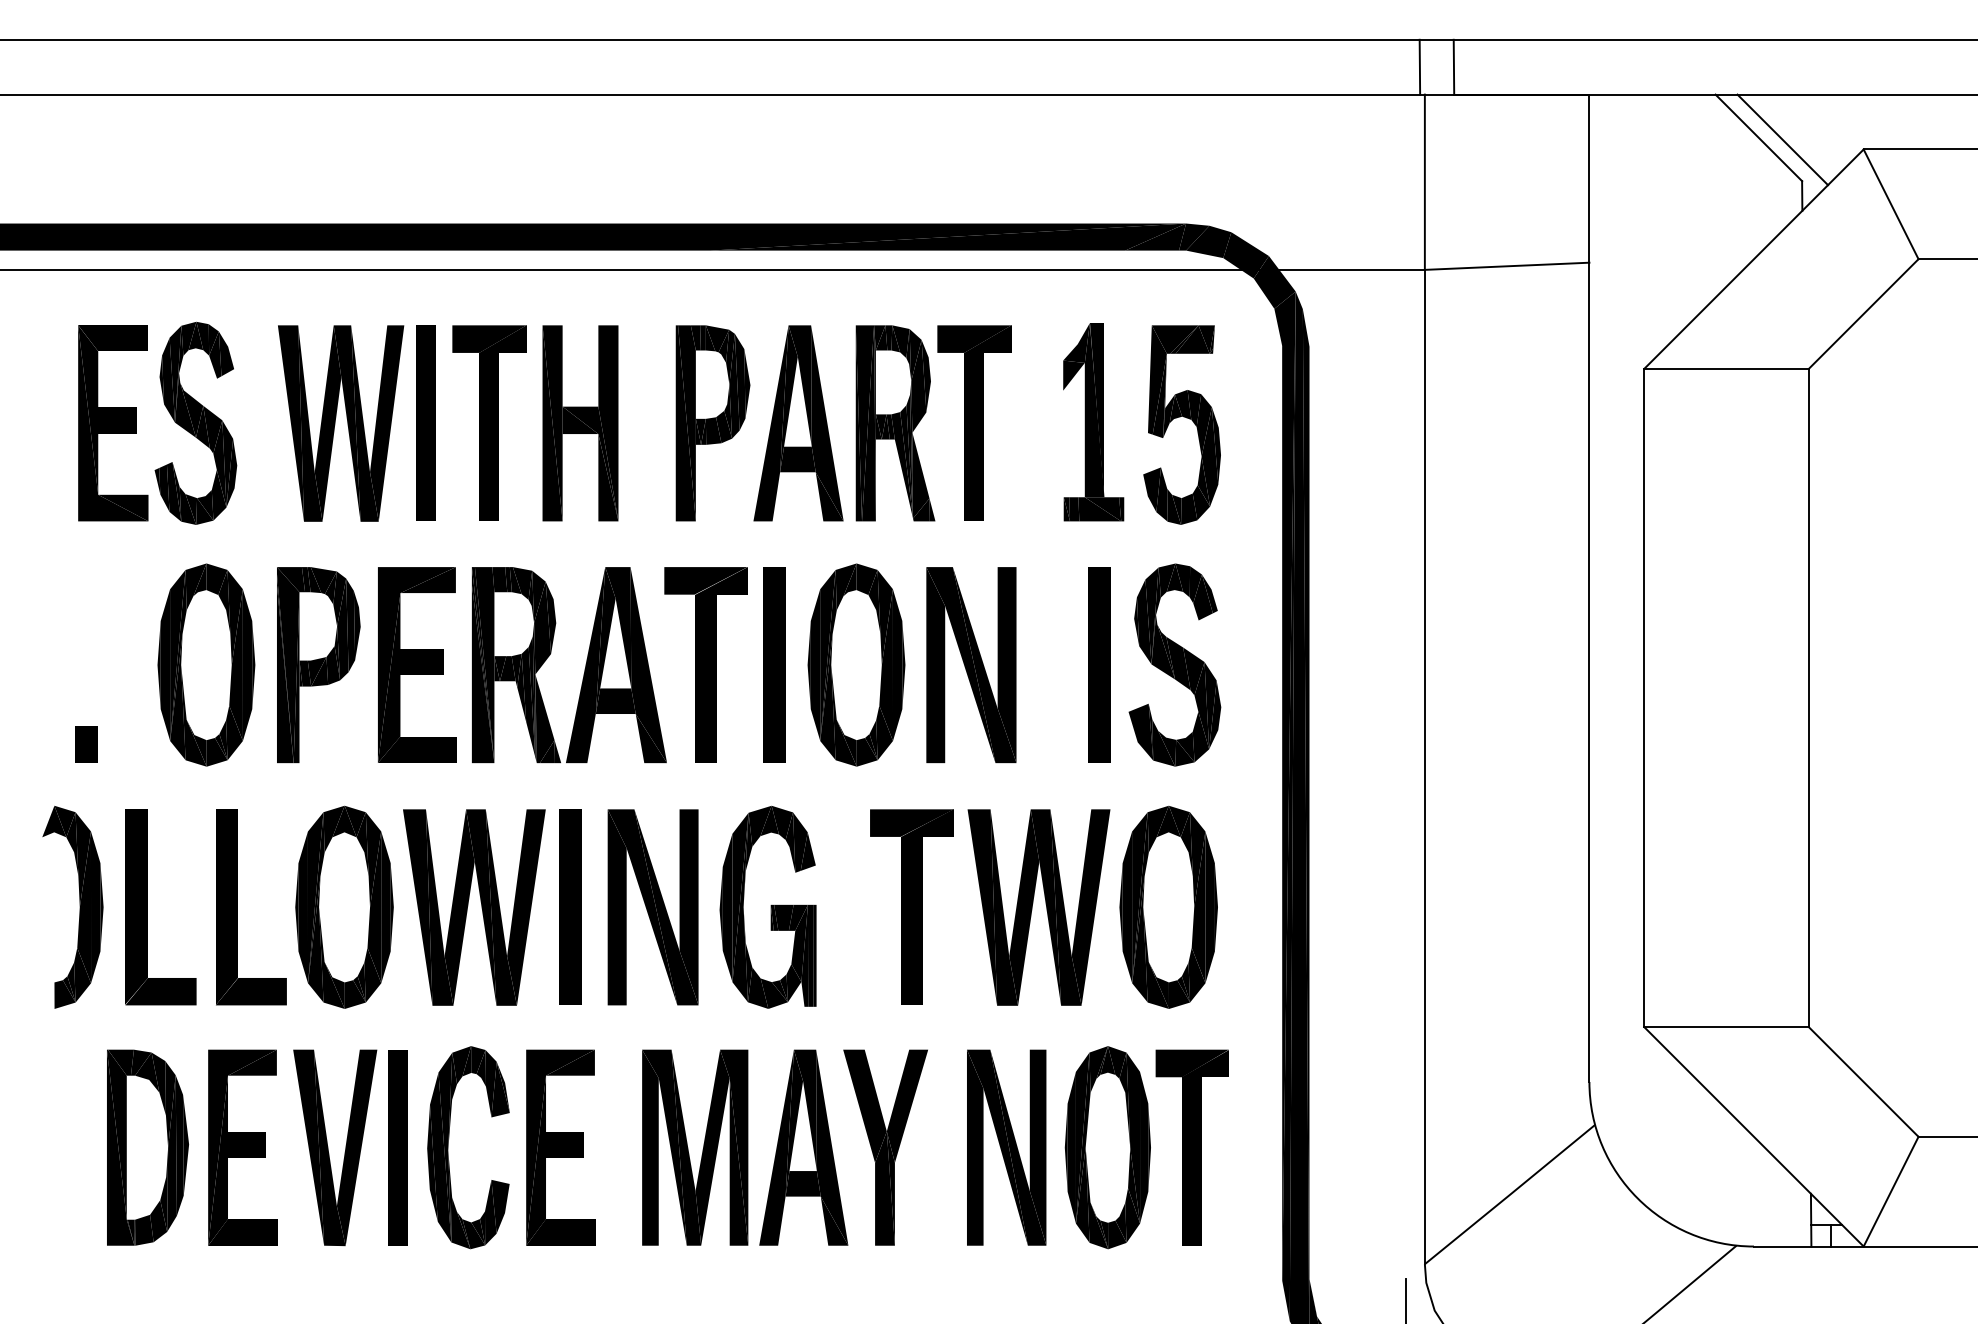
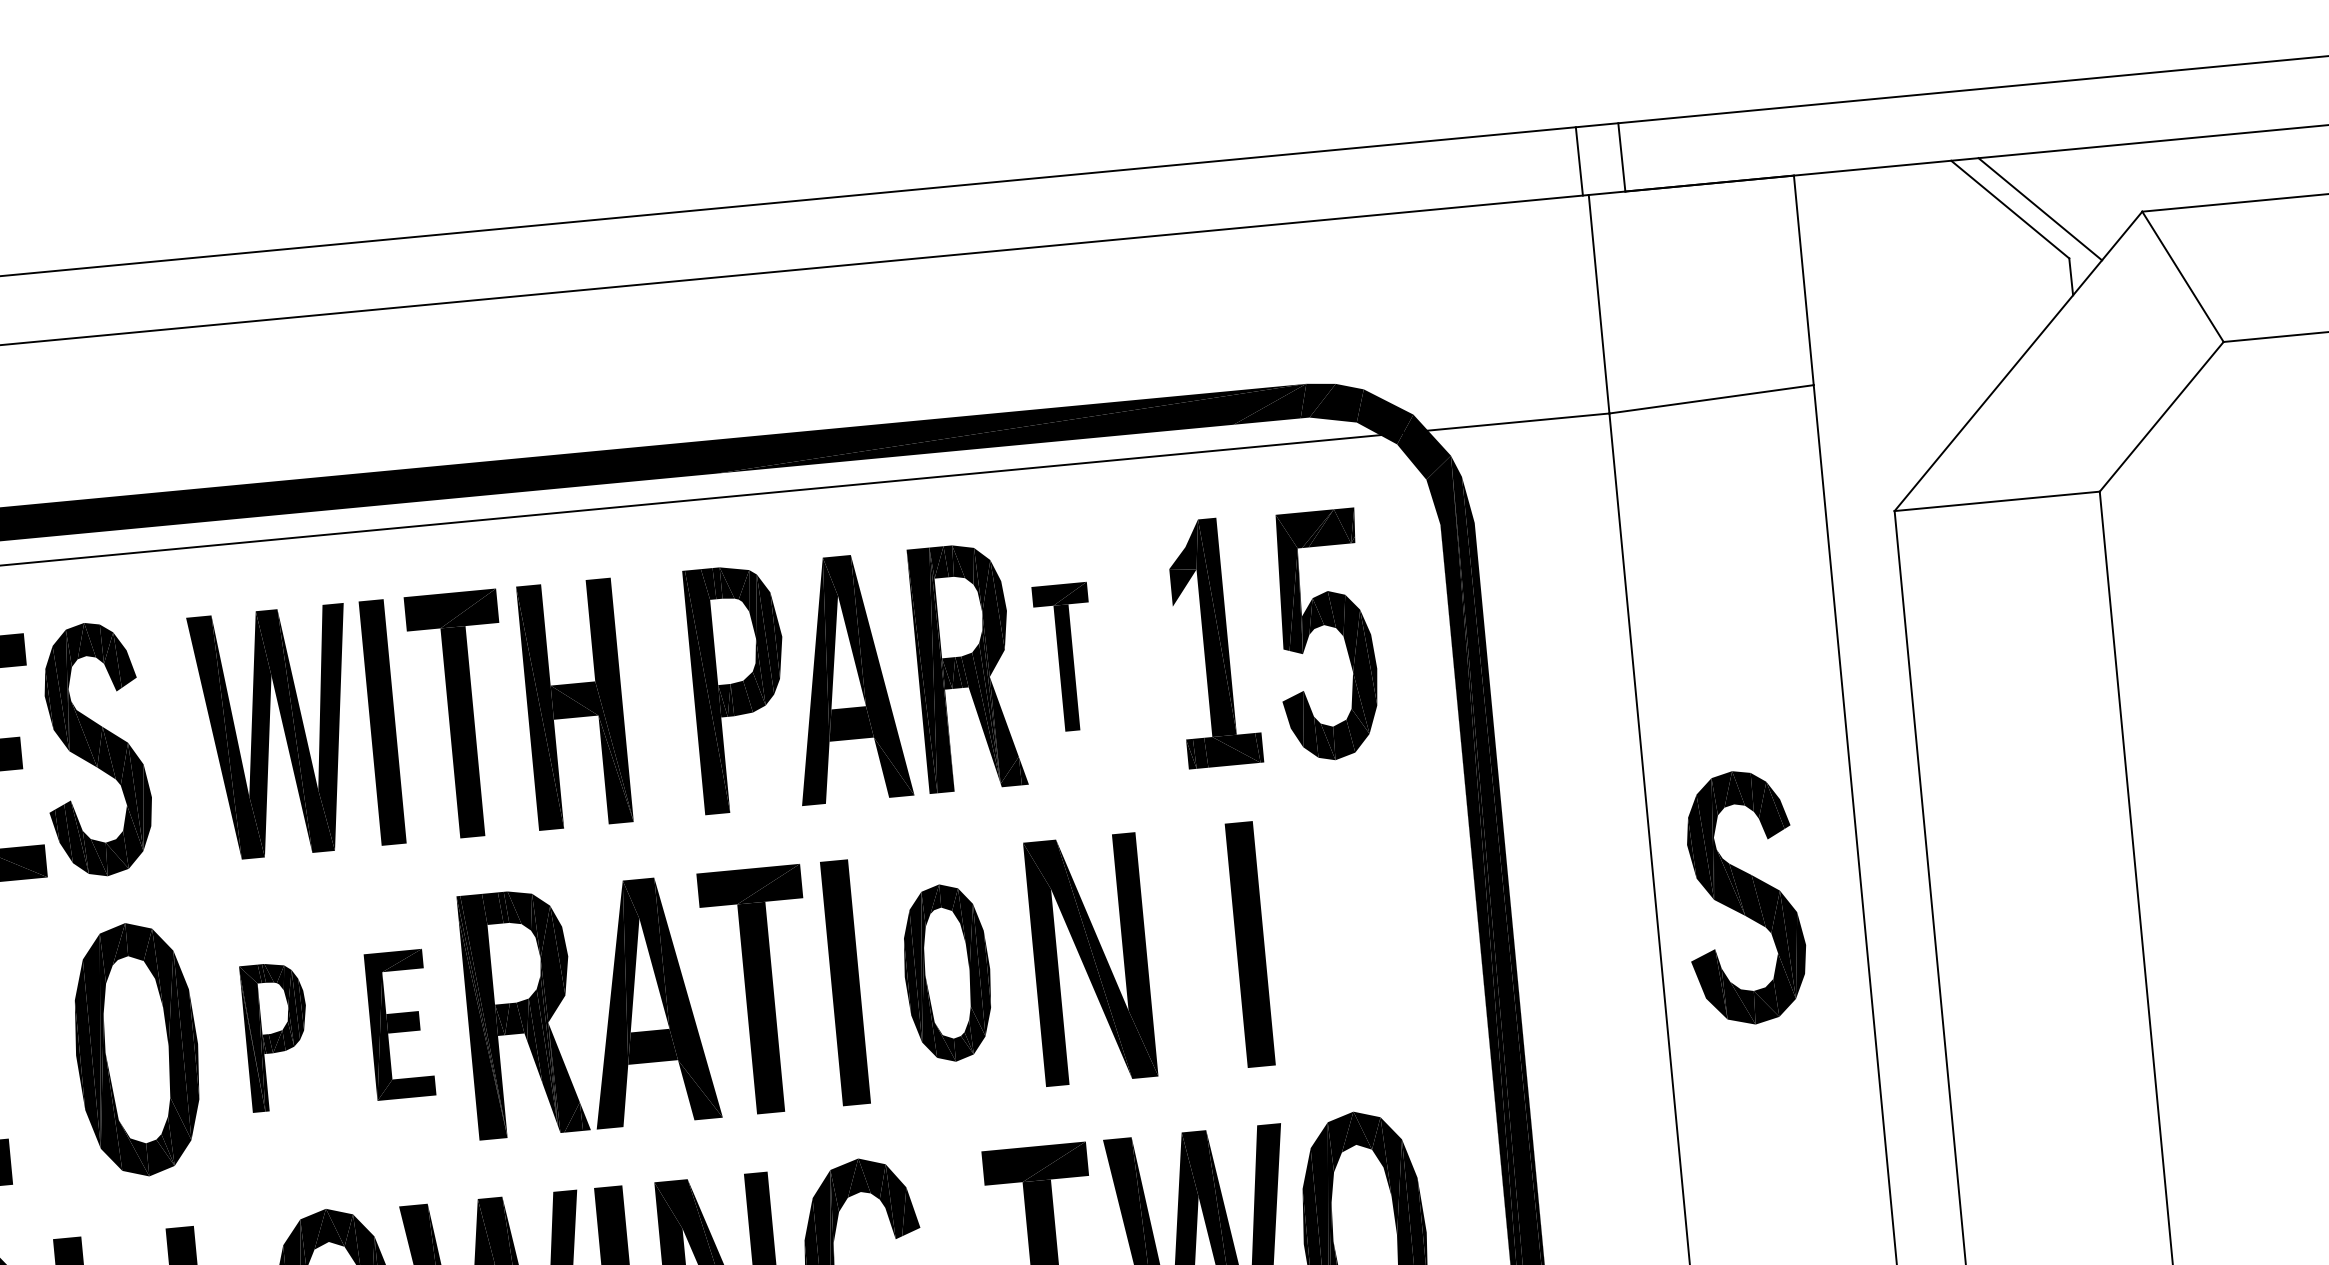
part: (974, 422) -> (1065, 656), size x0.6
part: (417, 664) -> (400, 1024), size x0.6
part: (856, 664) -> (947, 972), size x0.7
part: (1174, 664) -> (1742, 897), moved
part: (318, 665) -> (276, 1037), size x0.6

